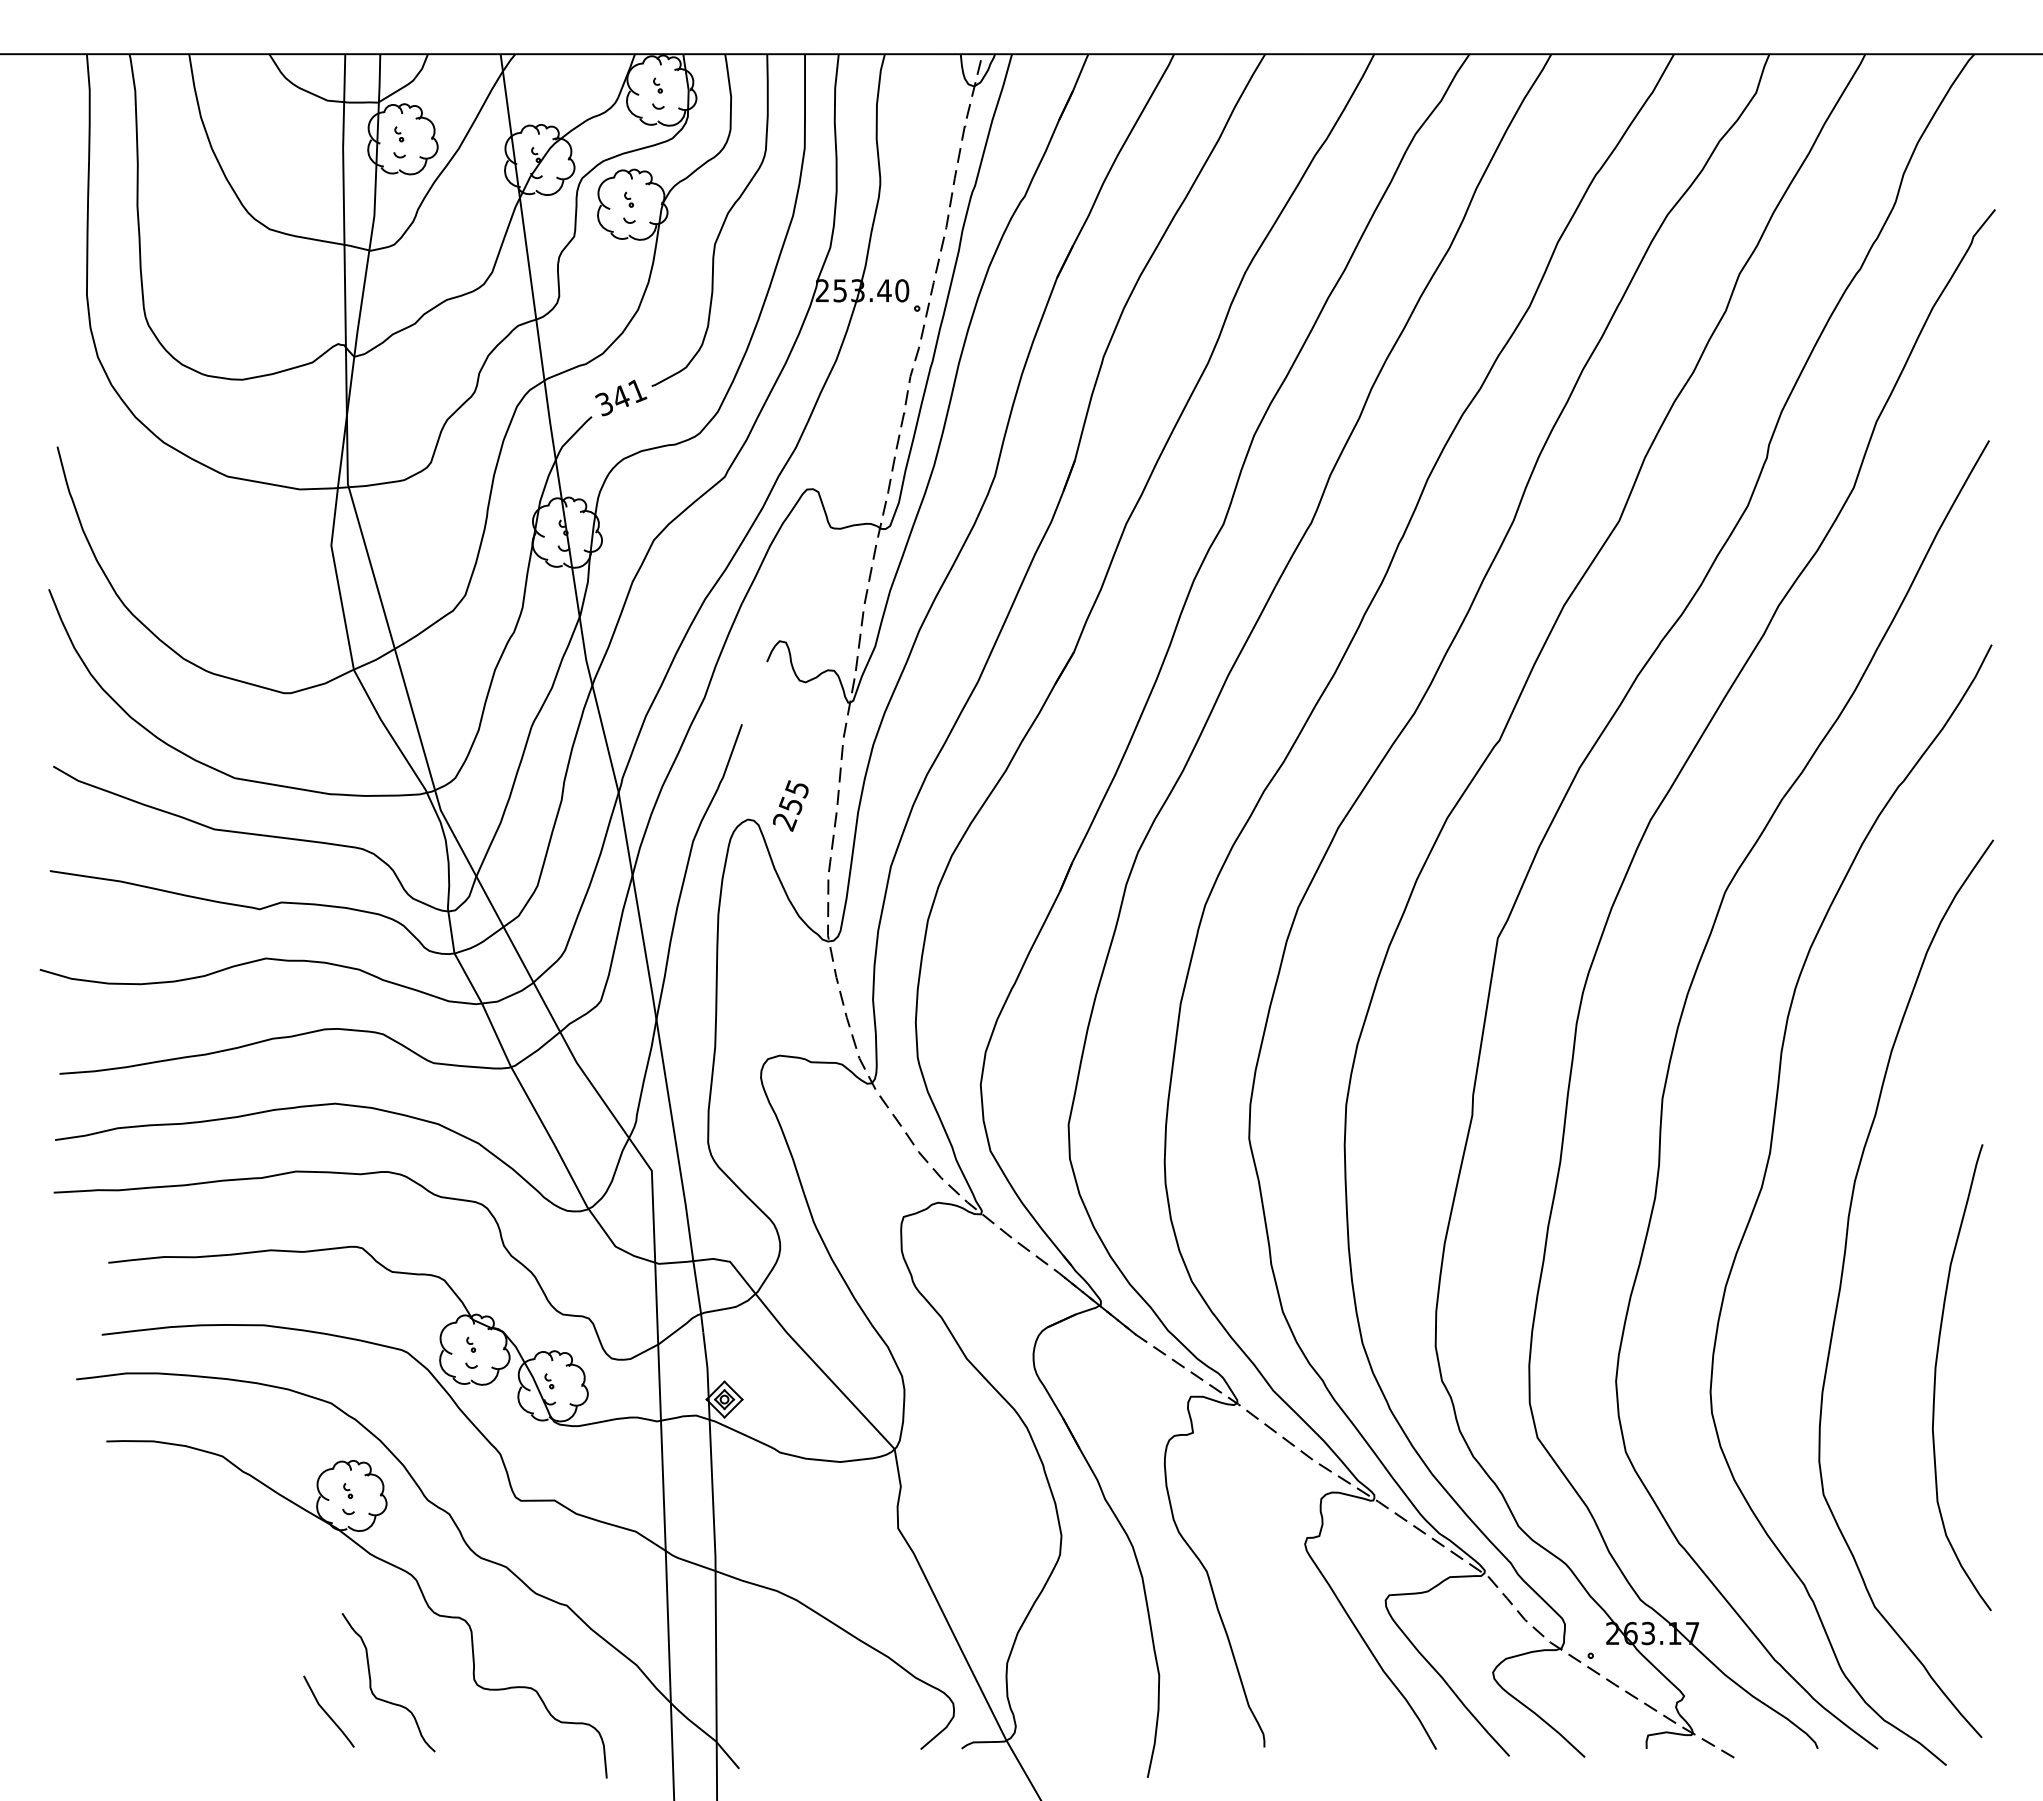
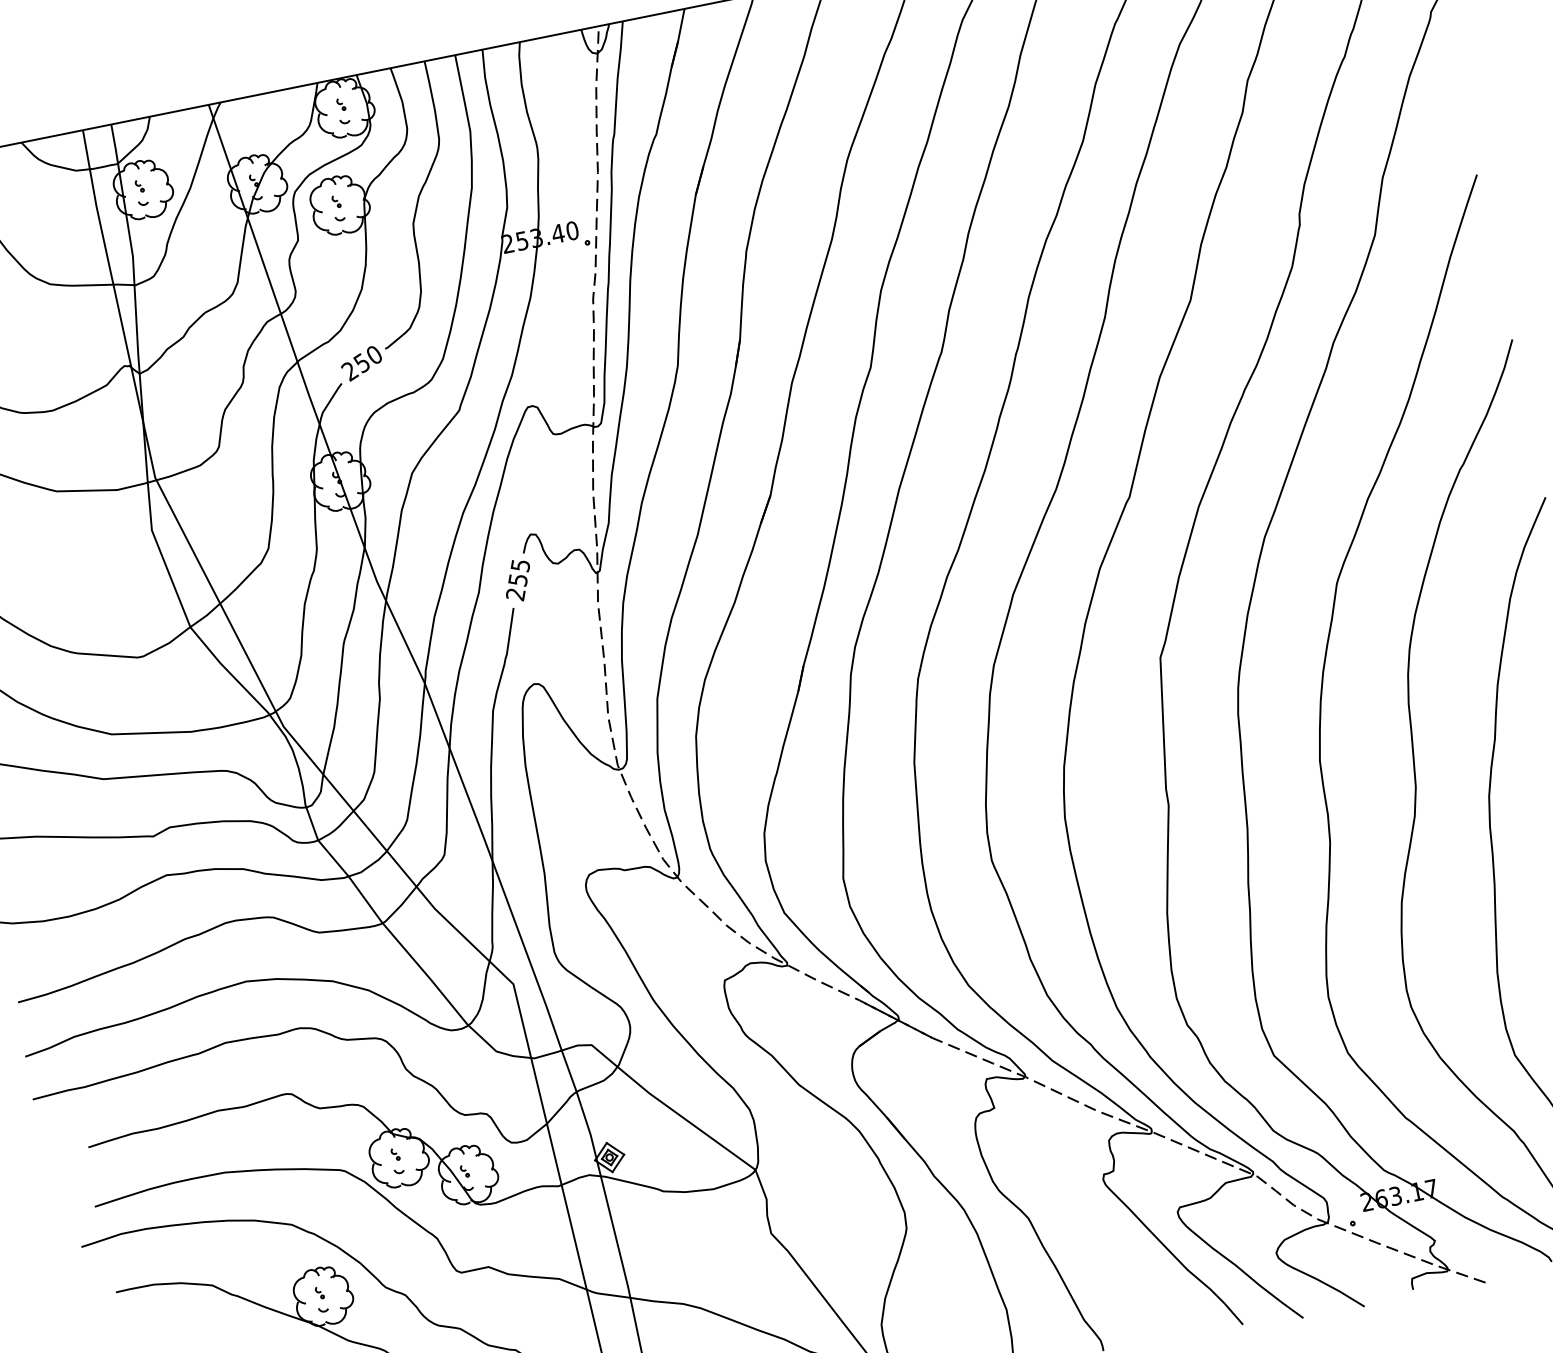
text: (620, 397) -> (361, 363), 341 -> 250
text: (790, 805) -> (517, 580), moved

